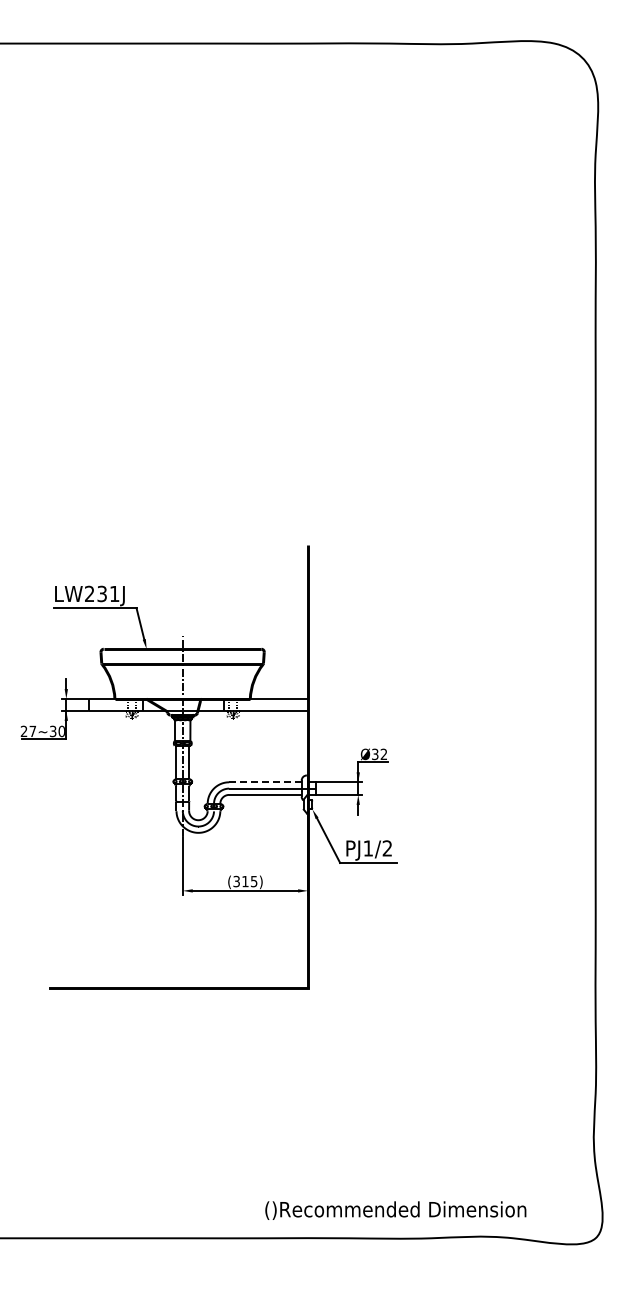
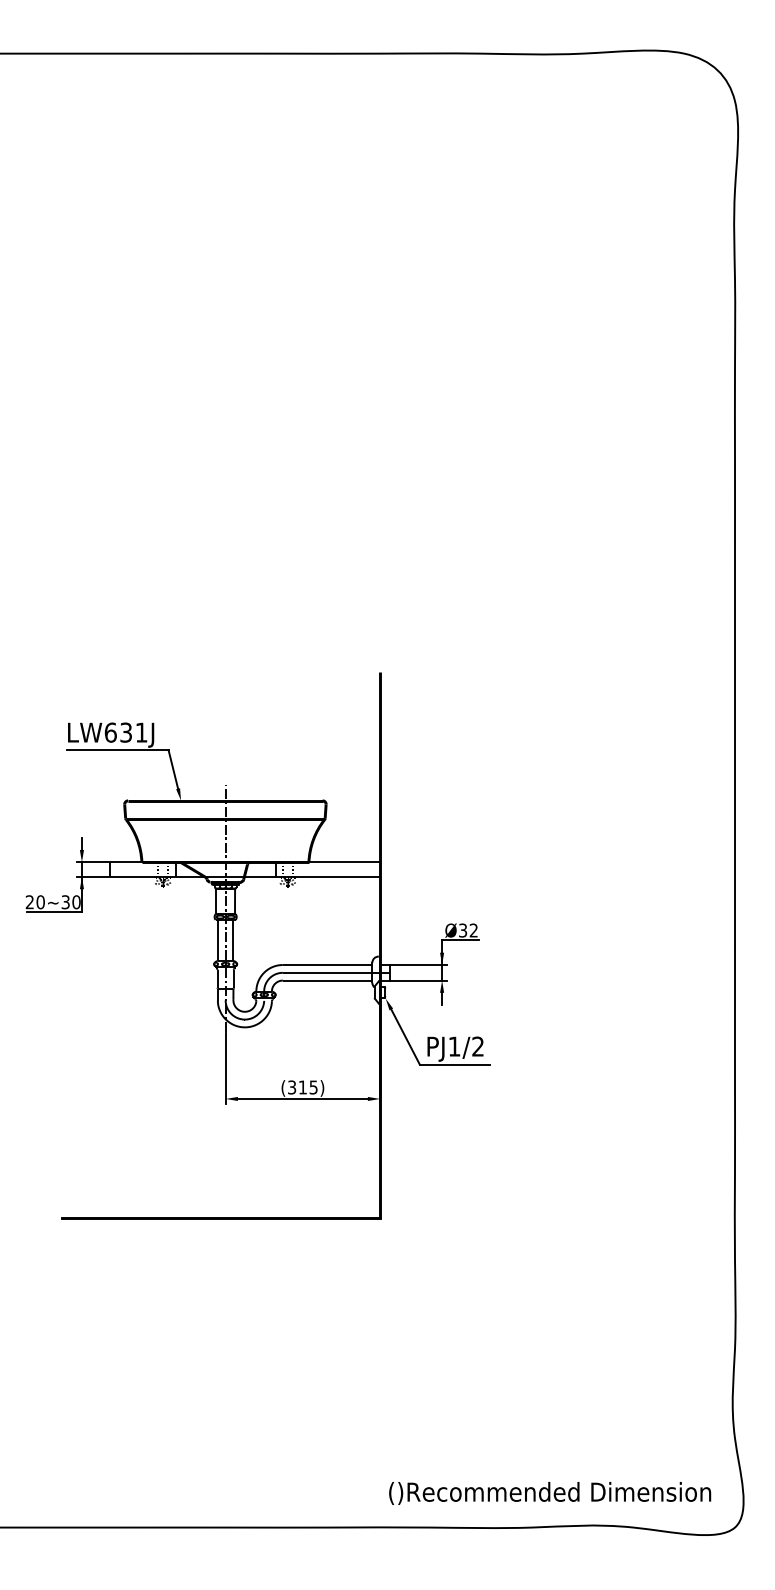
text: (89, 593) -> (110, 732), LW231J -> LW631J
text: (32, 731) -> (40, 902), 27~30 -> 20~30
line: (265, 782) -> (327, 965), dashed -> solid
text: (395, 1210) -> (549, 1493), moved

